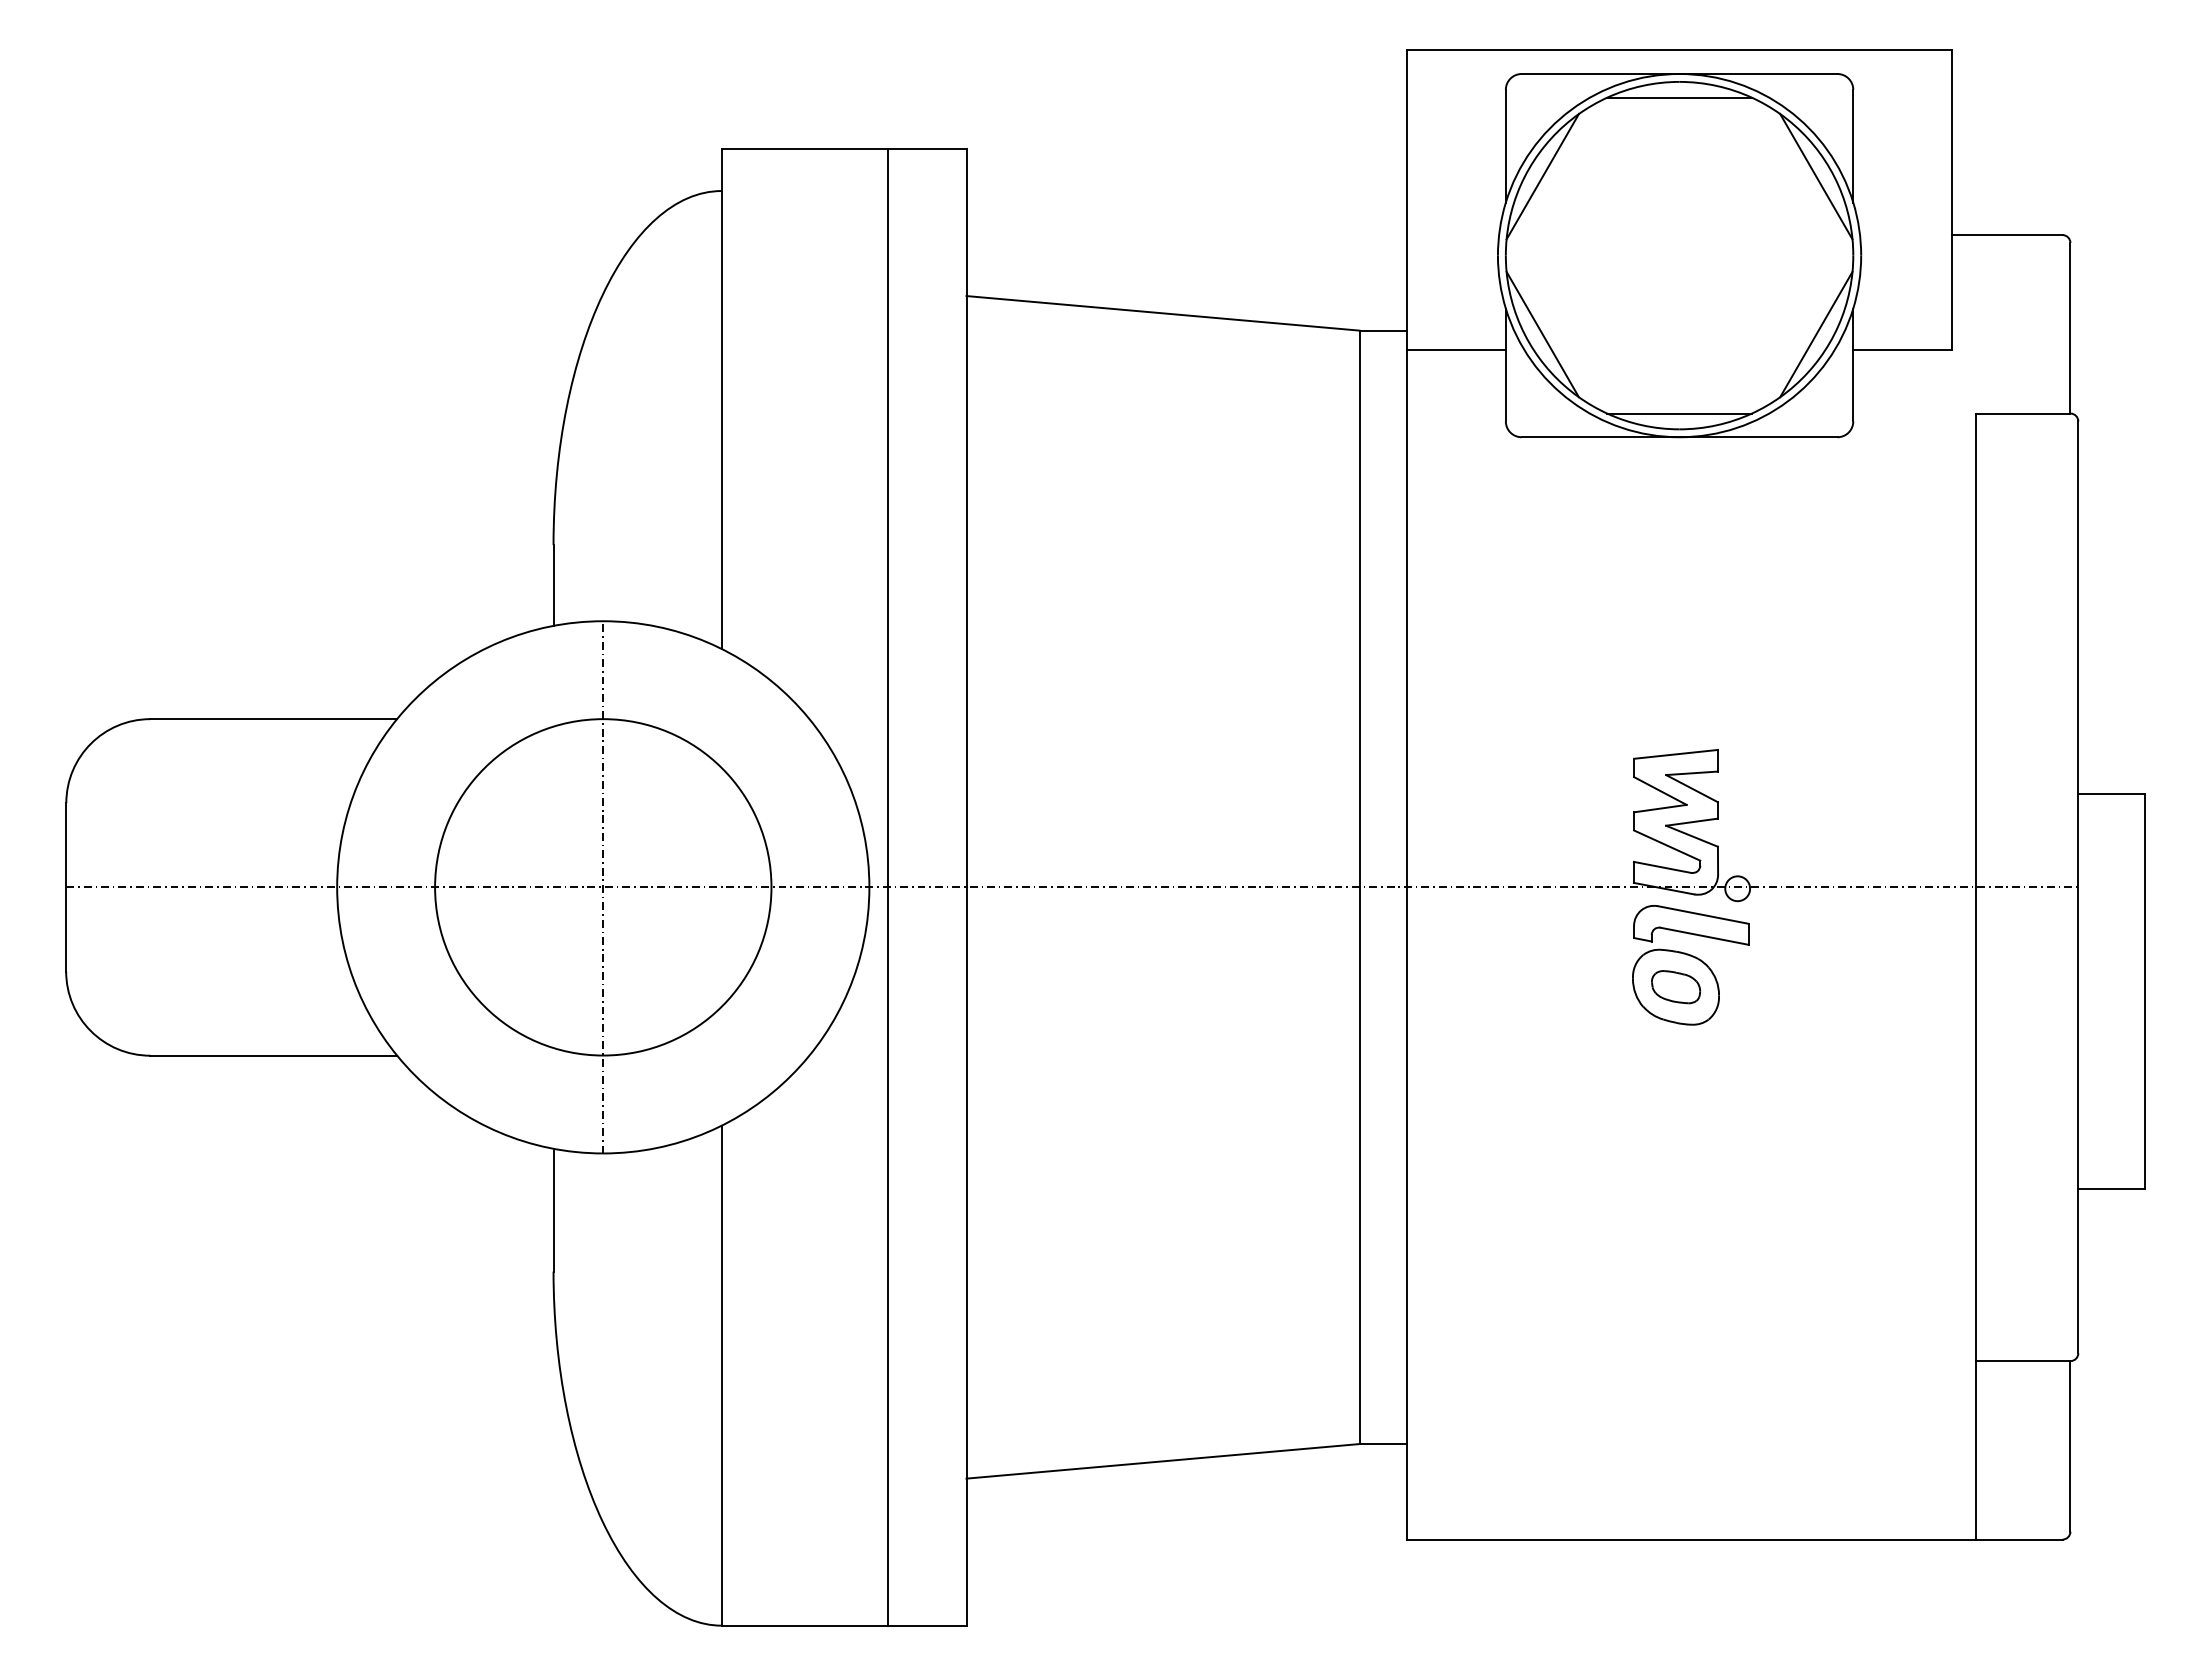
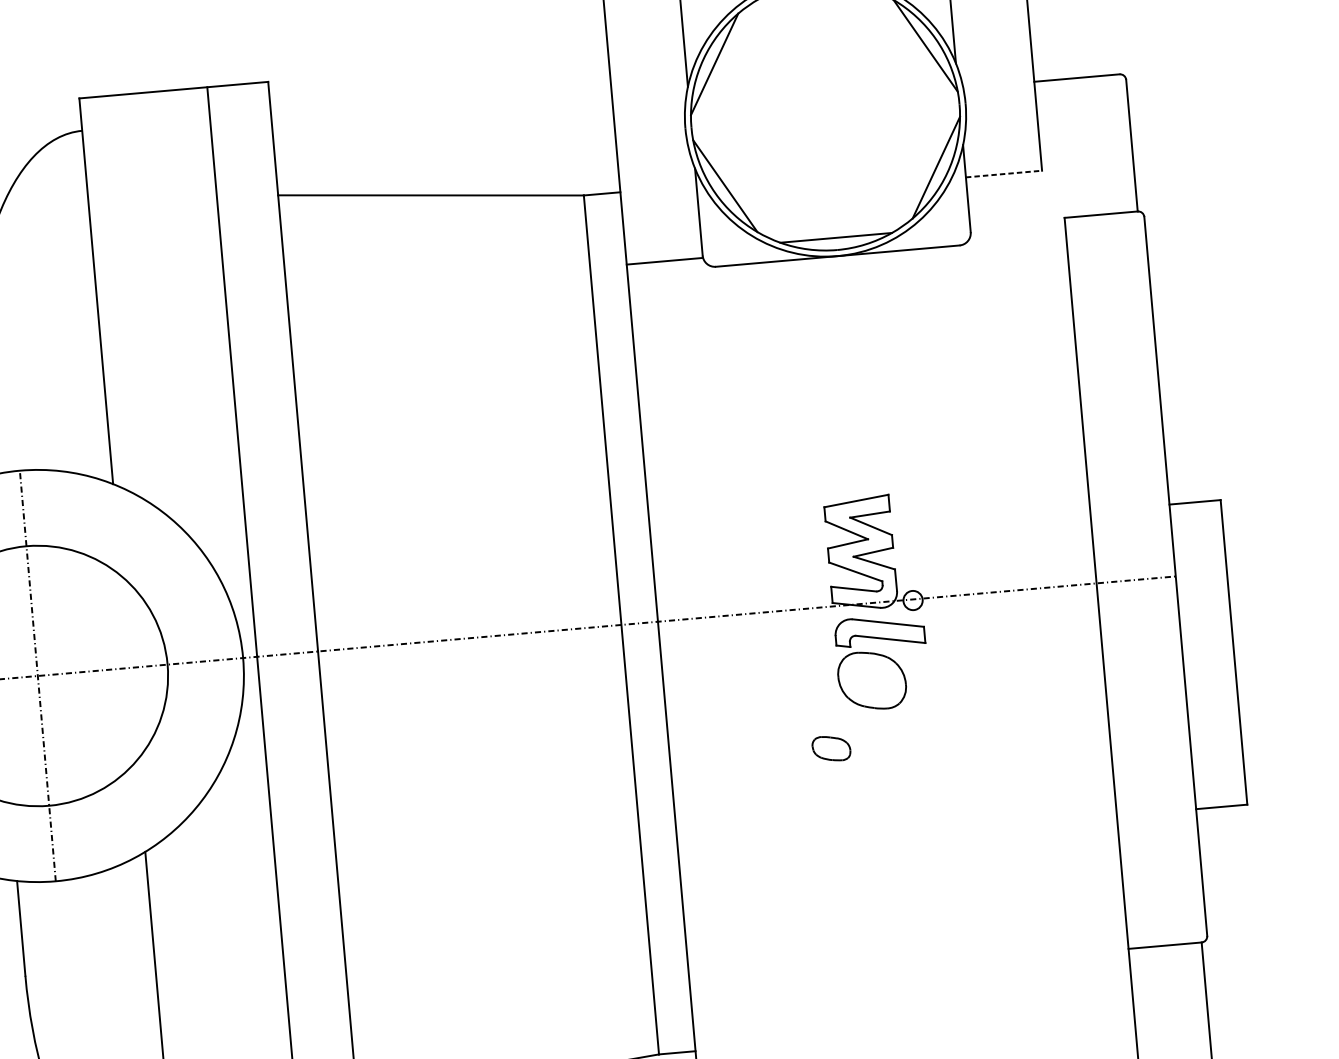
line: (1456, 350) -> (664, 261), moved
line: (1903, 350) -> (1004, 174), solid -> dashed
part: (1676, 987) -> (831, 748), moved

